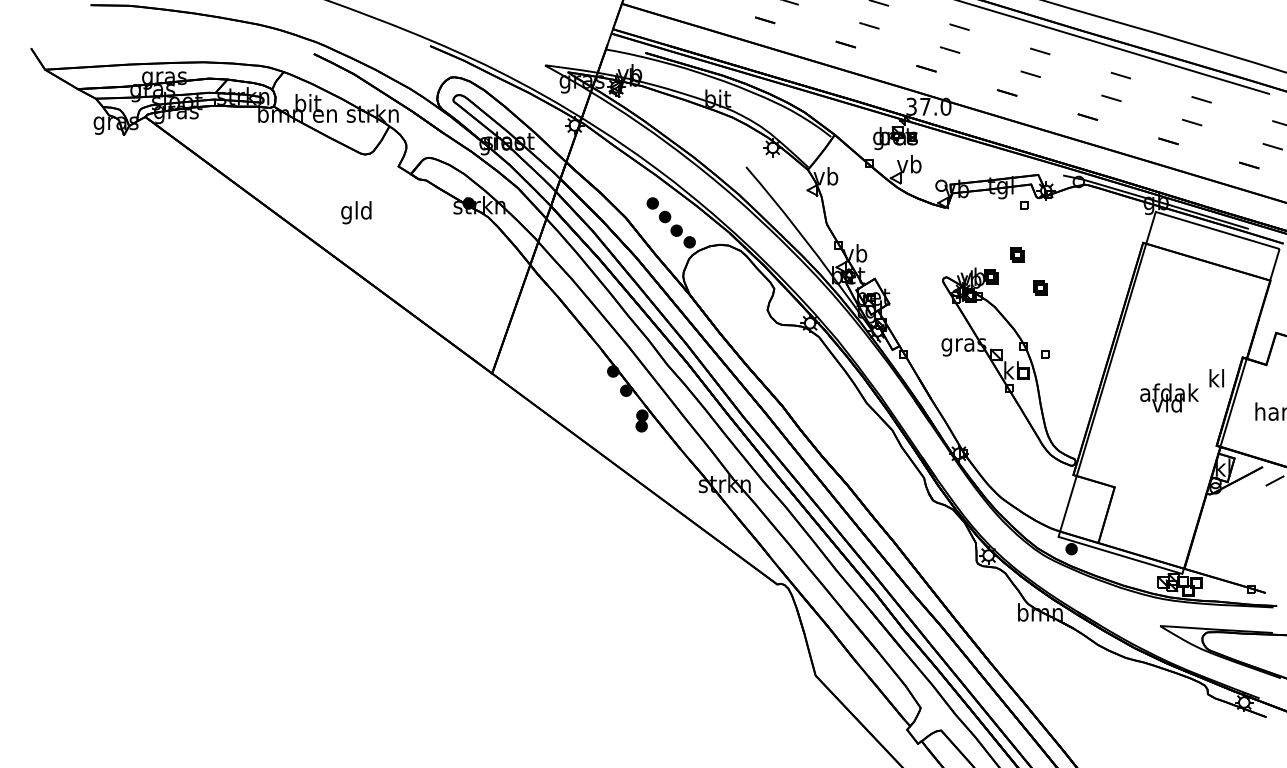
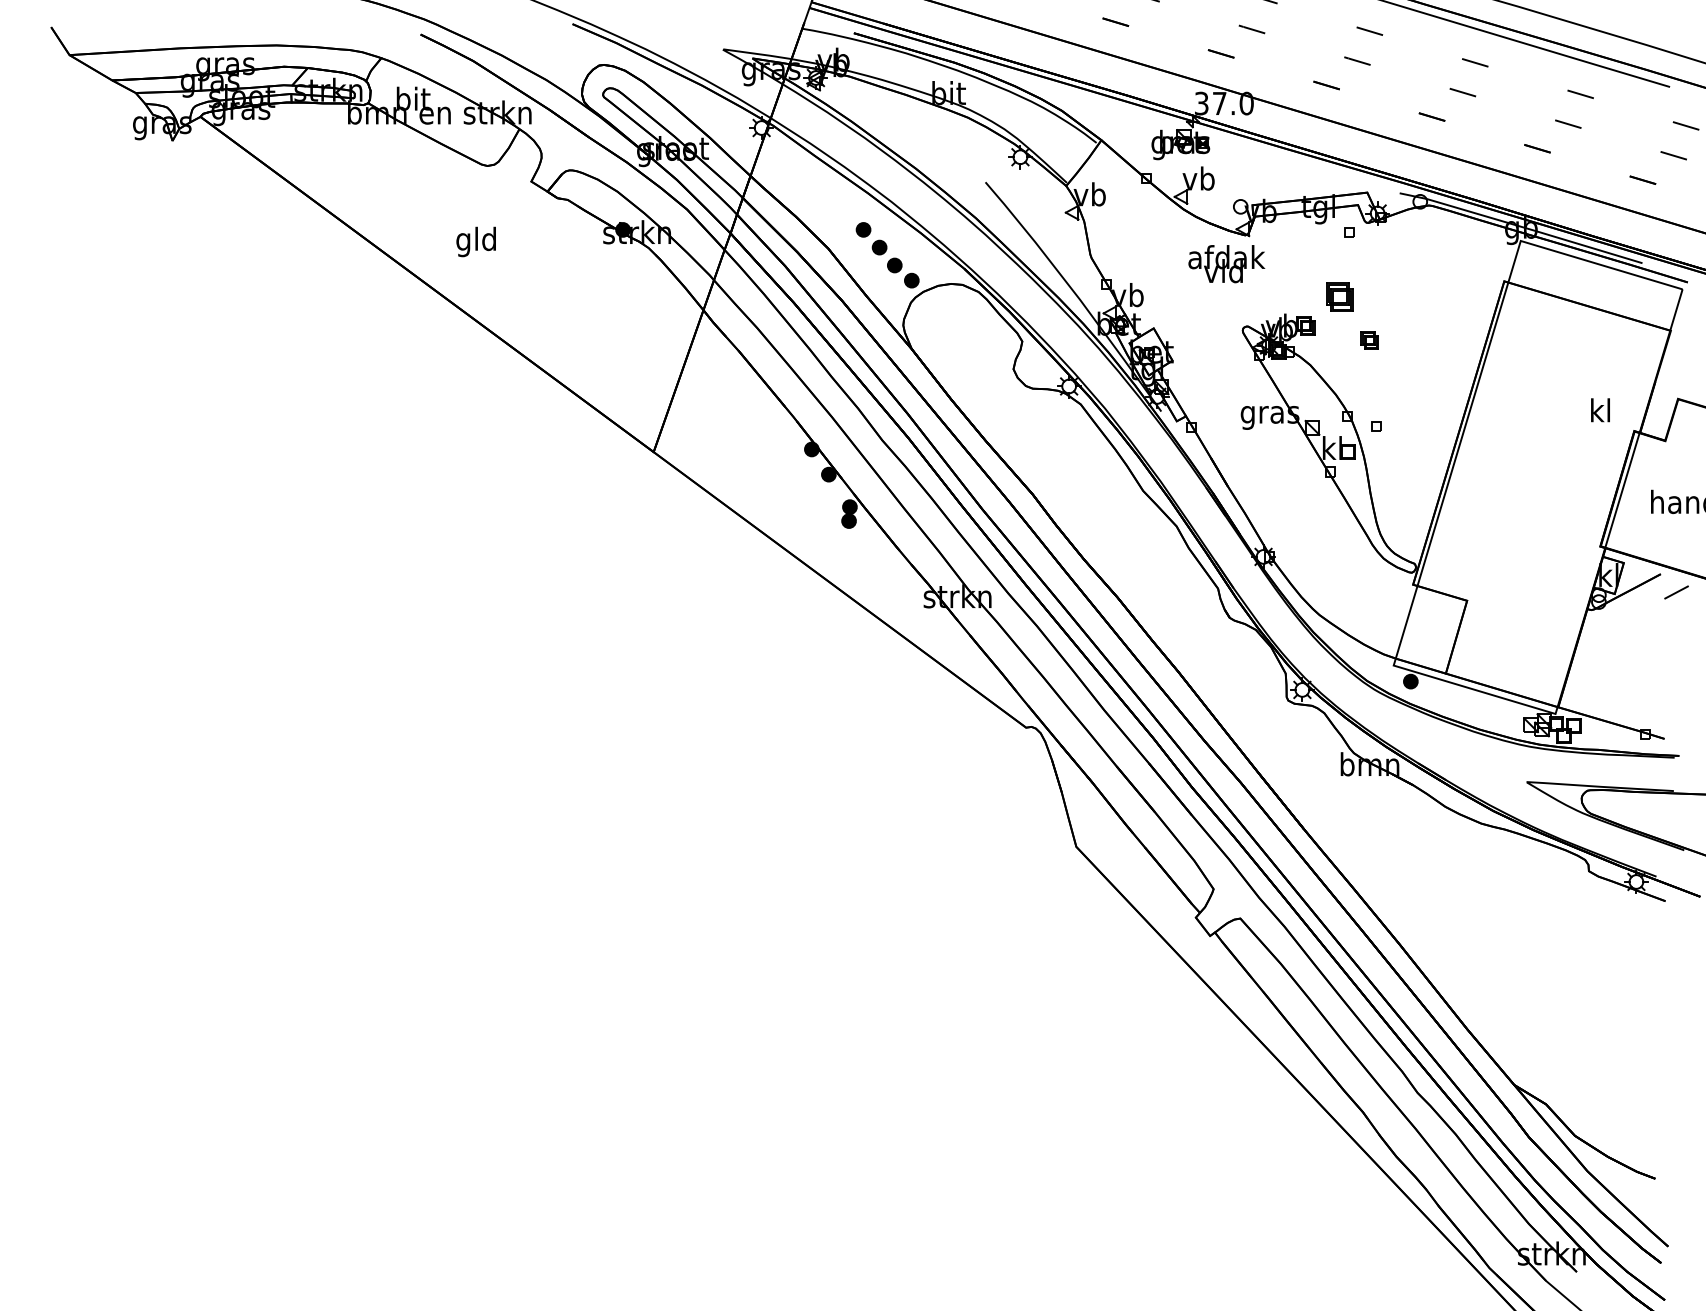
part: (1017, 254) -> (1339, 296), size x1.6
text: (1216, 378) -> (1600, 410), moved
text: (1169, 398) -> (1226, 264), moved

